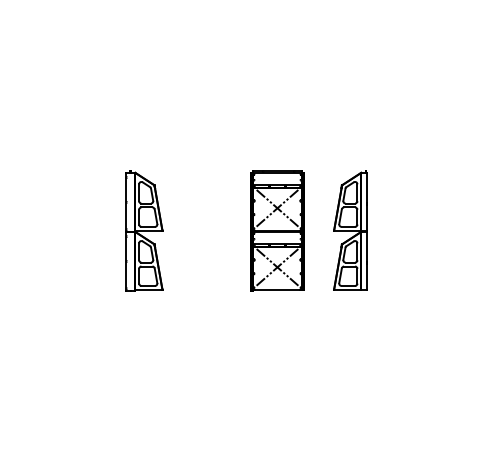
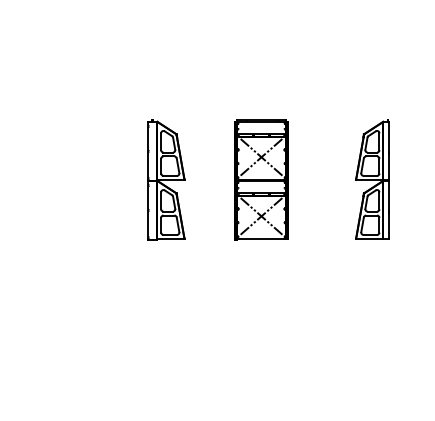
part: (277, 230) -> (261, 179), moved

